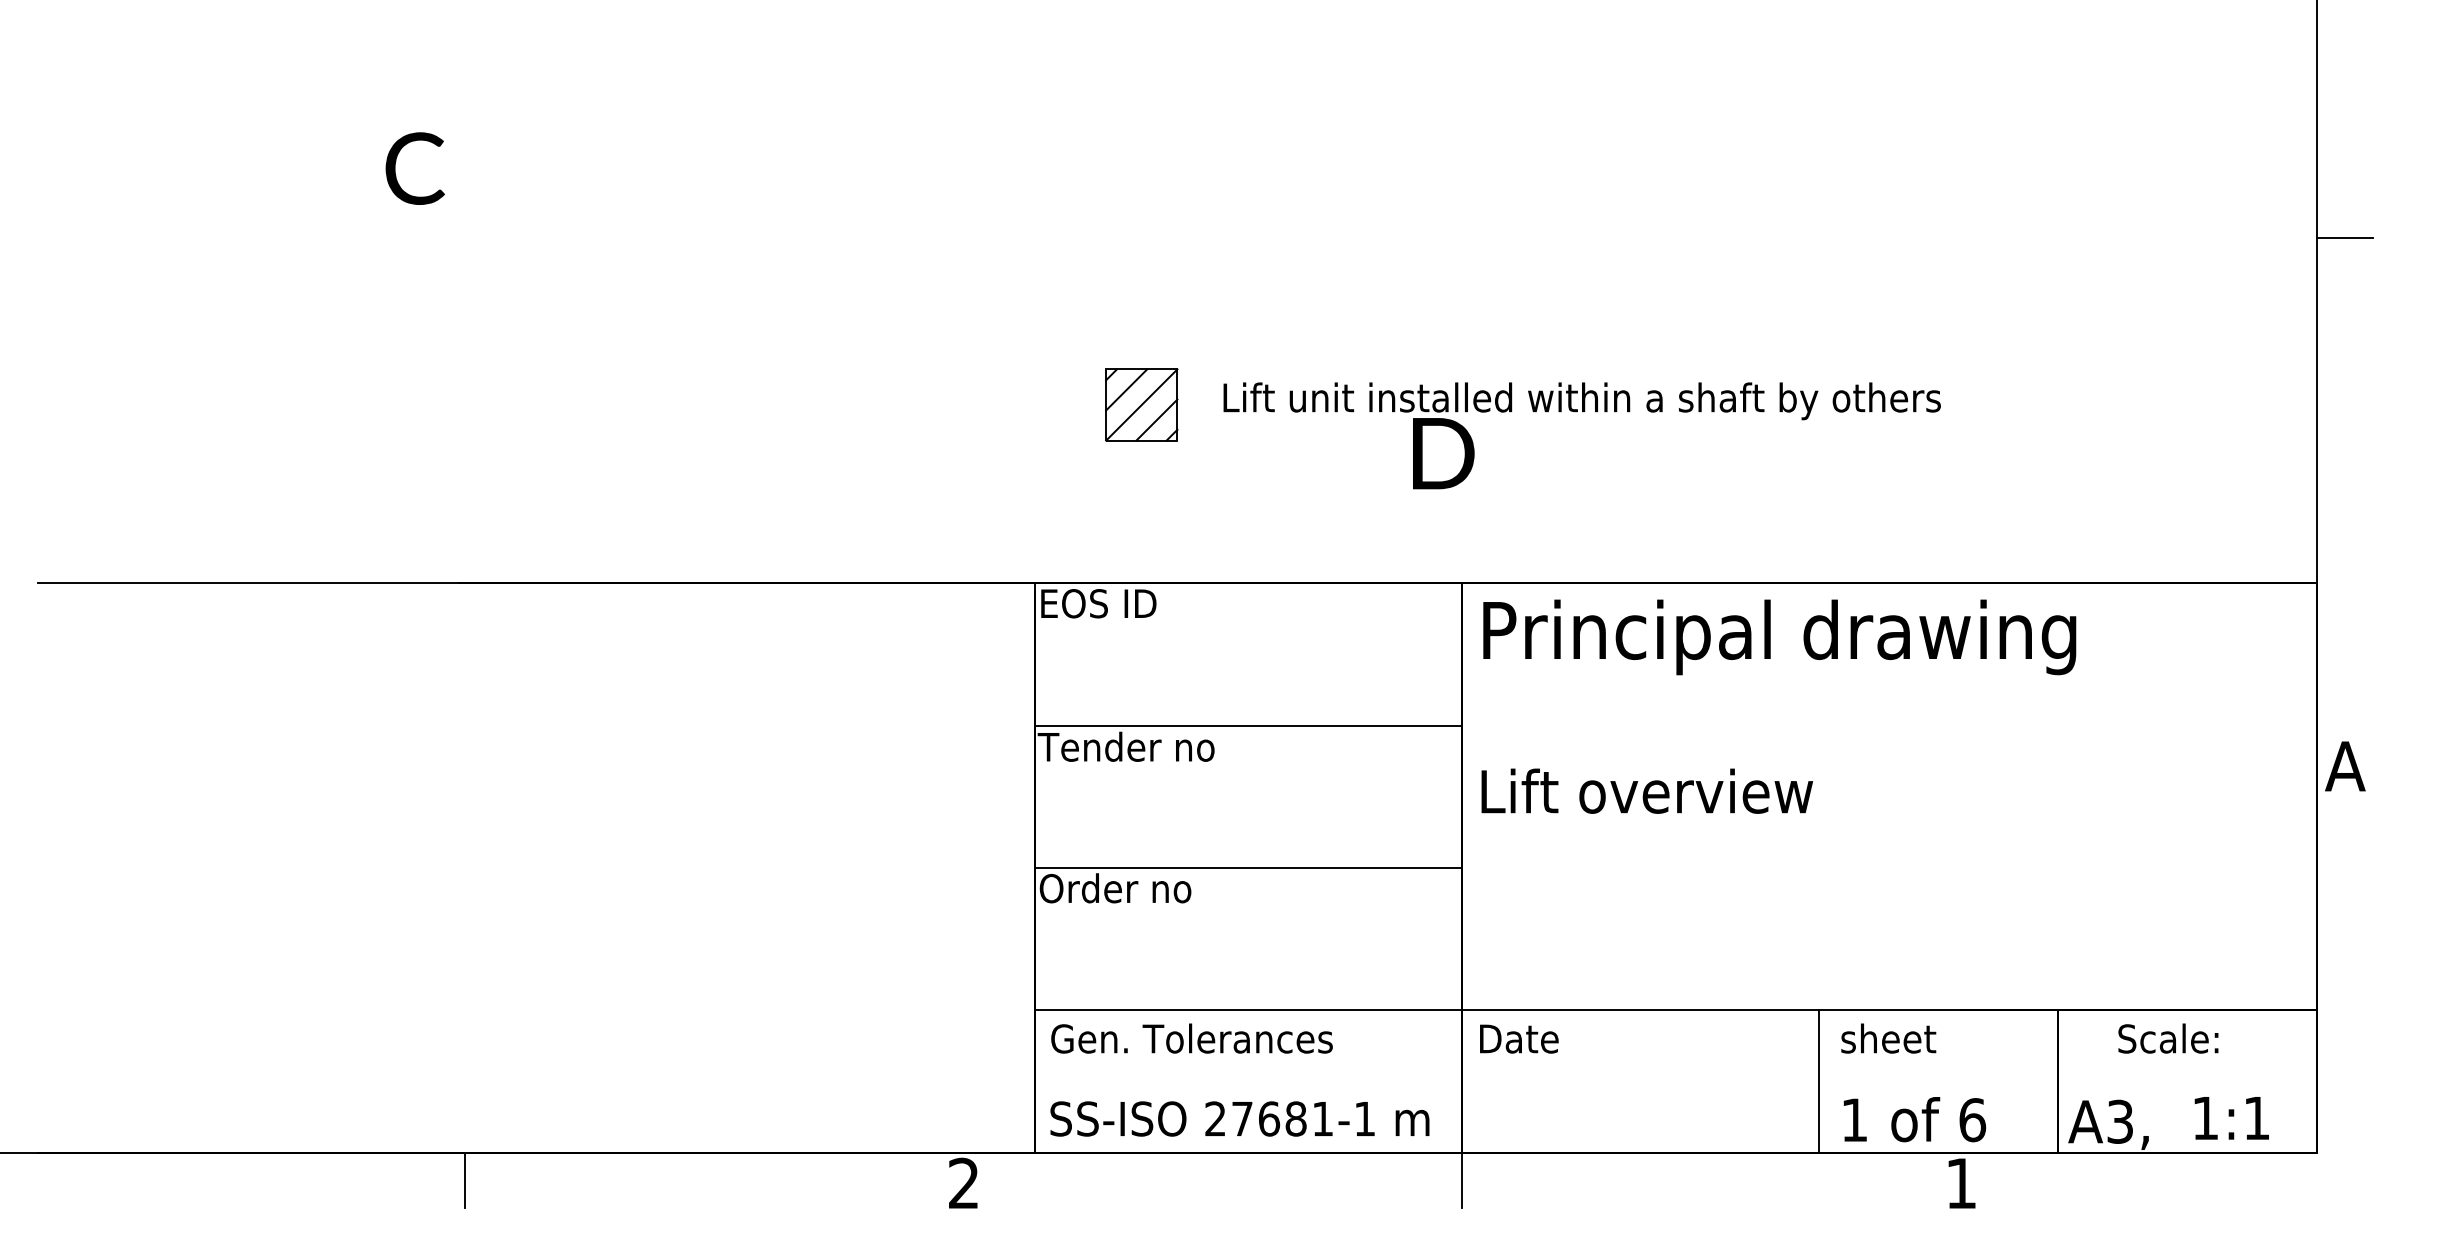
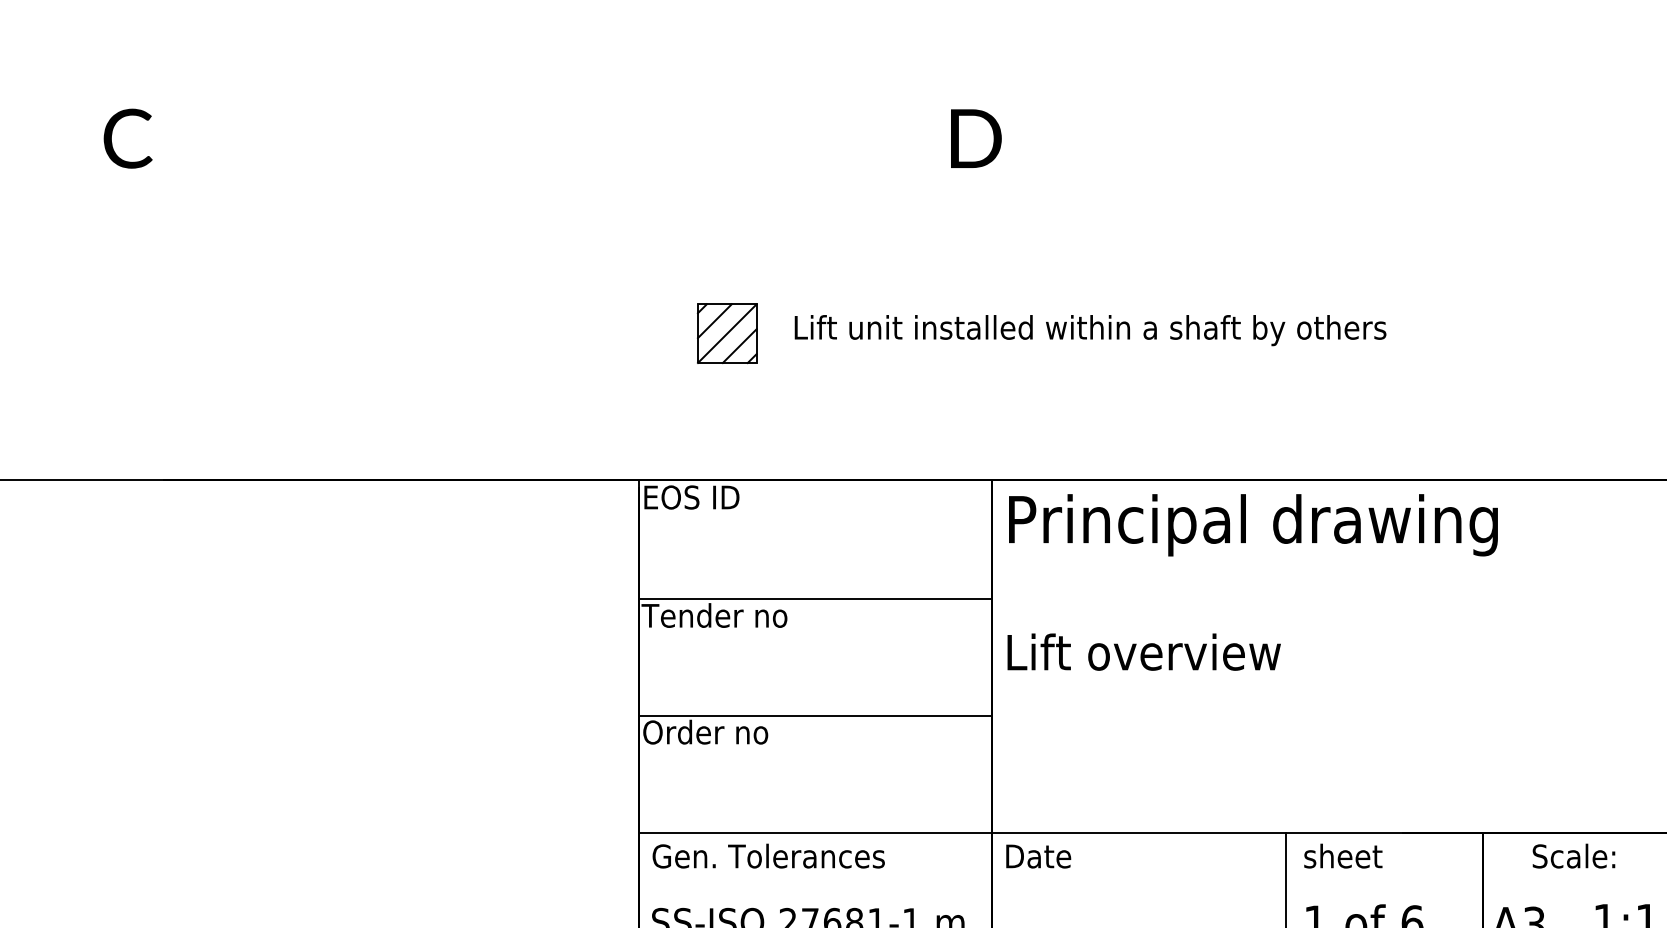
text: (1443, 453) -> (976, 138), moved

